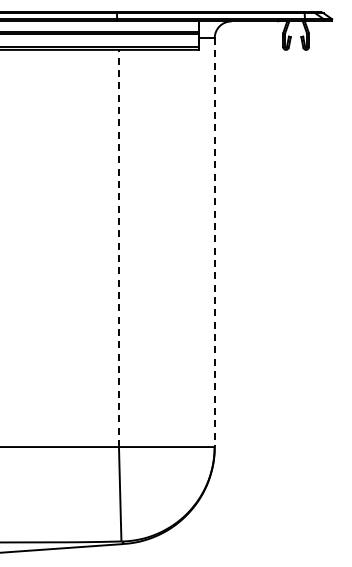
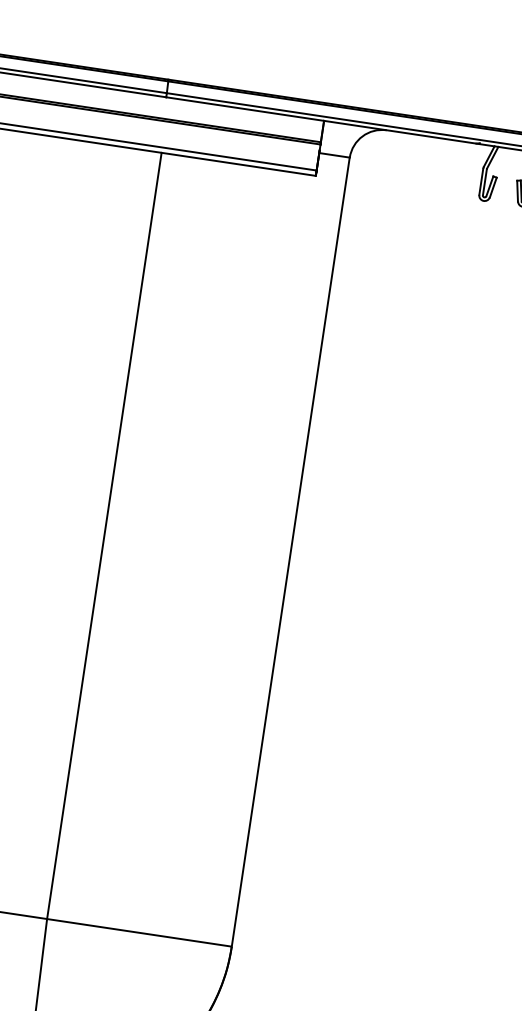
line: (214, 243) -> (290, 553), dashed -> solid
line: (118, 248) -> (103, 535), dashed -> solid

